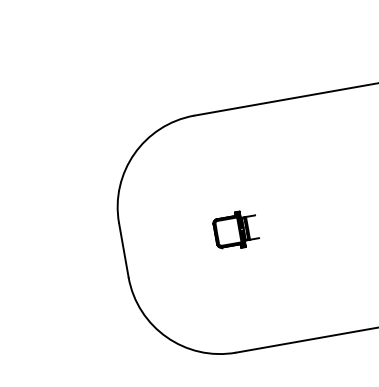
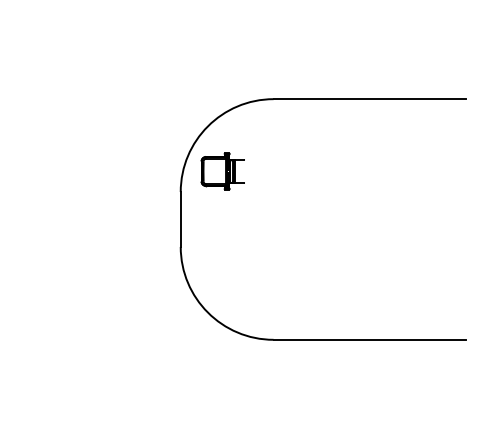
part: (235, 230) -> (222, 171), moved

